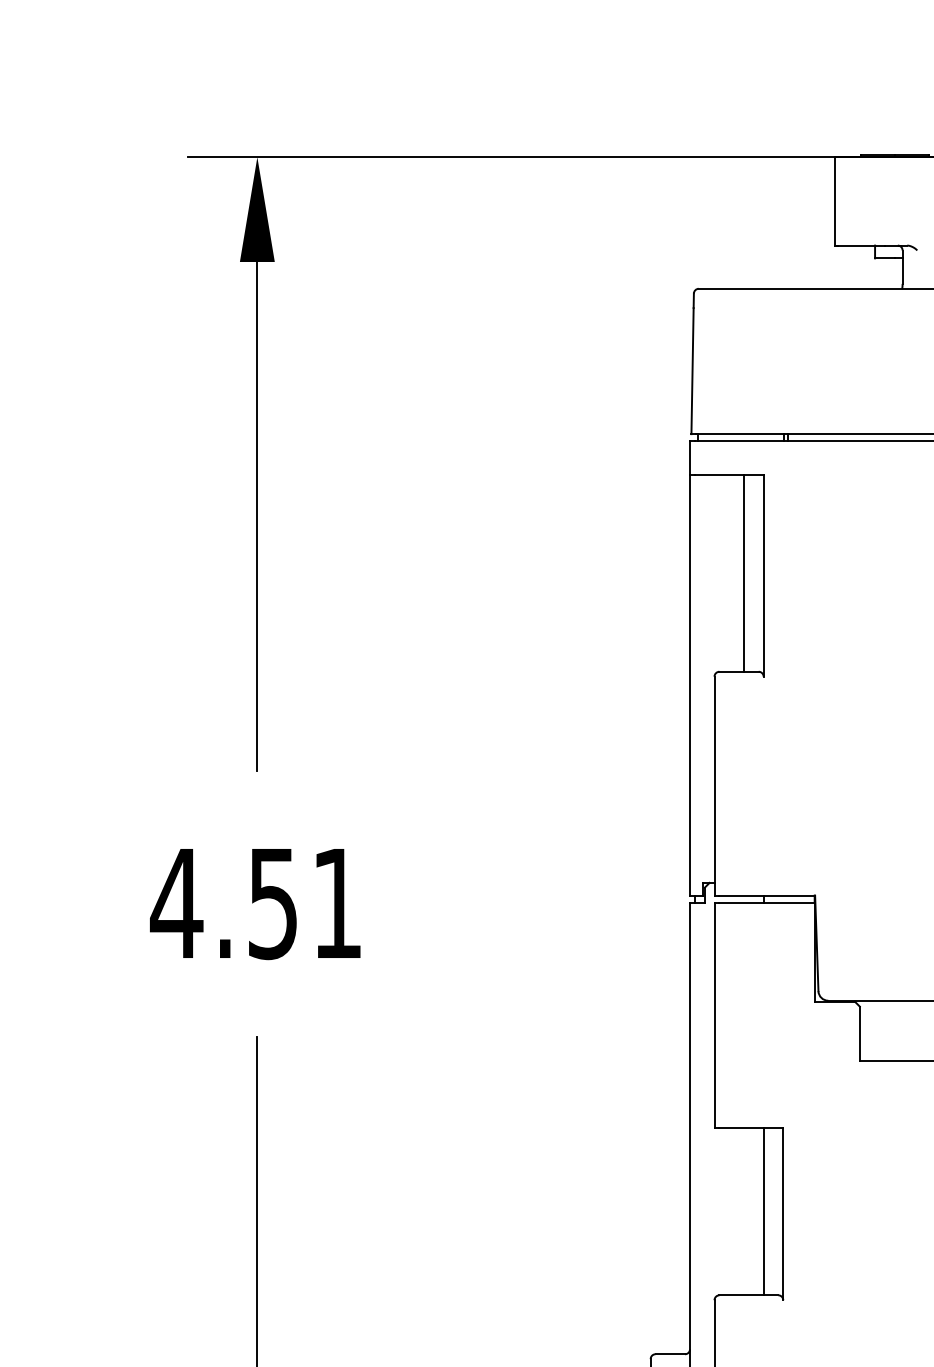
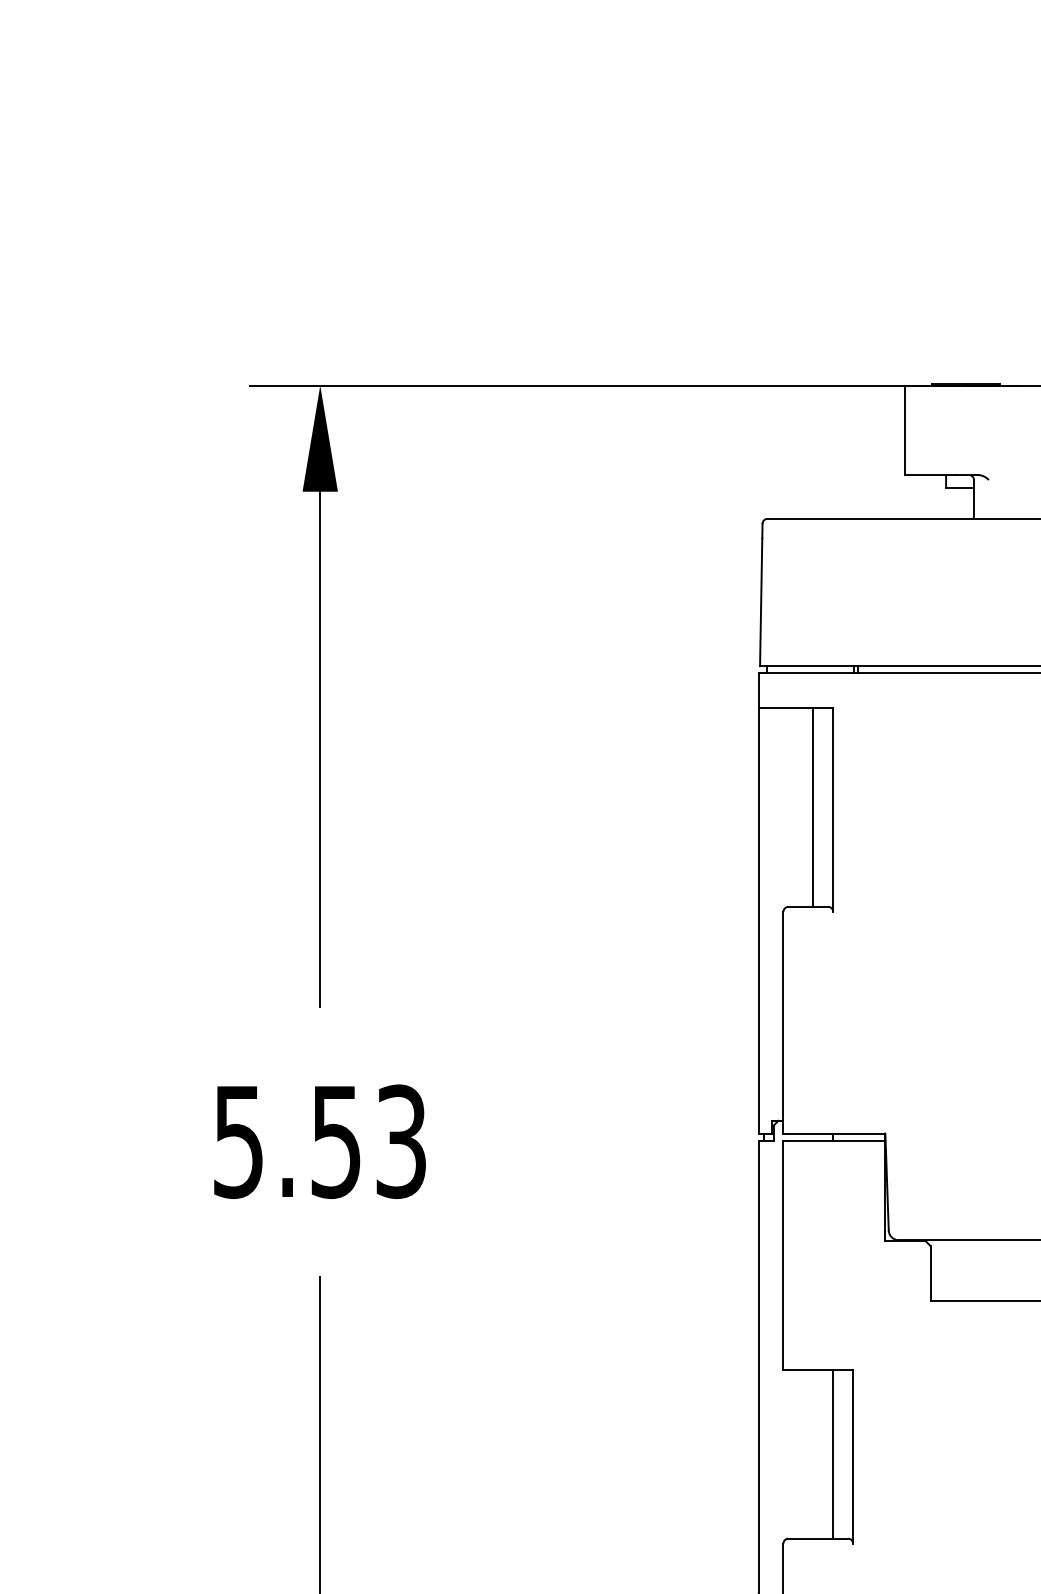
text: (255, 903) -> (318, 1141), 4.51 -> 5.53

